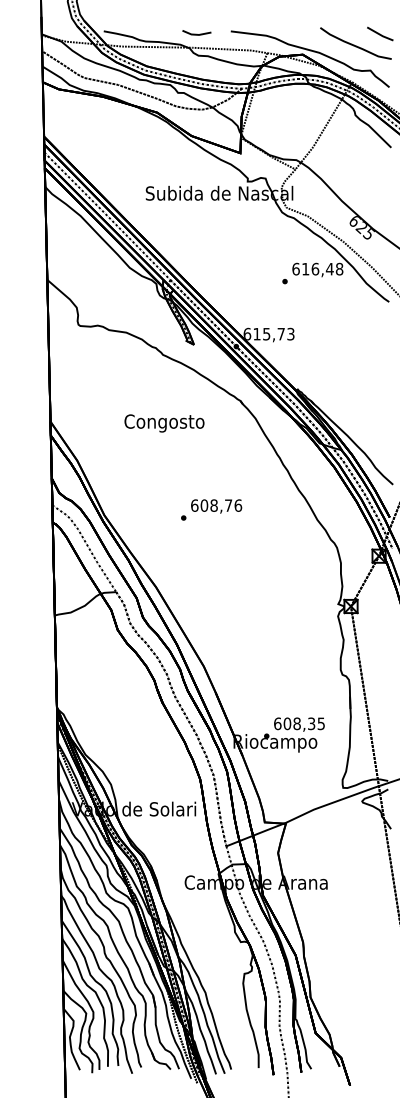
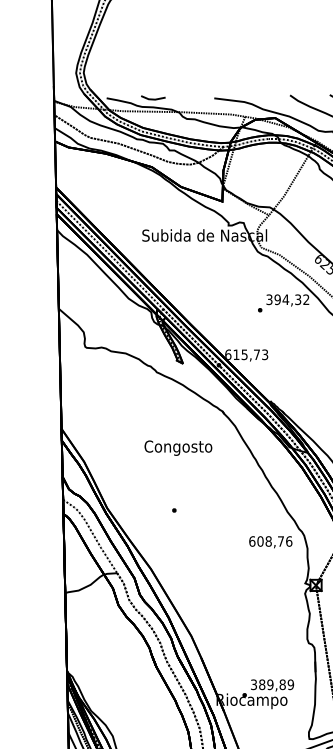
line: (196, 33) -> (153, 98), moved
text: (317, 268) -> (287, 299), 616,48 -> 394,32
text: (164, 423) -> (178, 448), moved
text: (216, 506) -> (270, 542), moved
text: (299, 723) -> (272, 684), 608,35 -> 389,89

